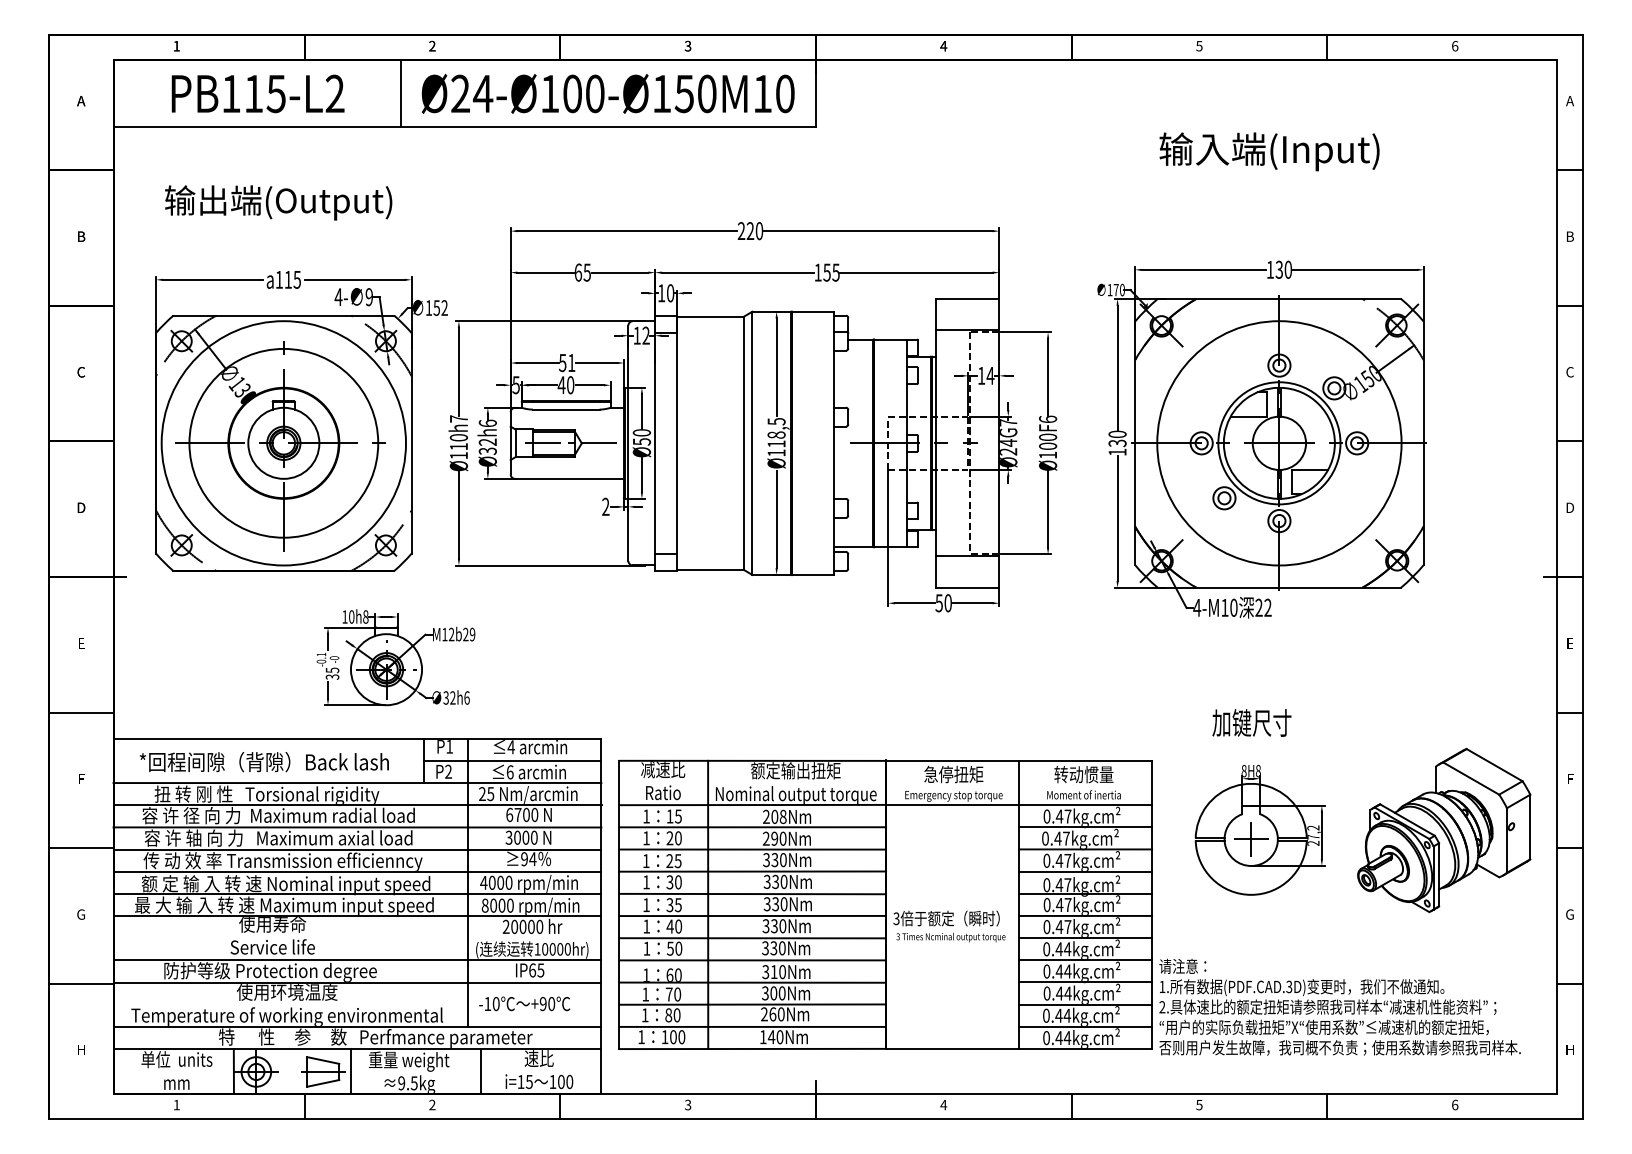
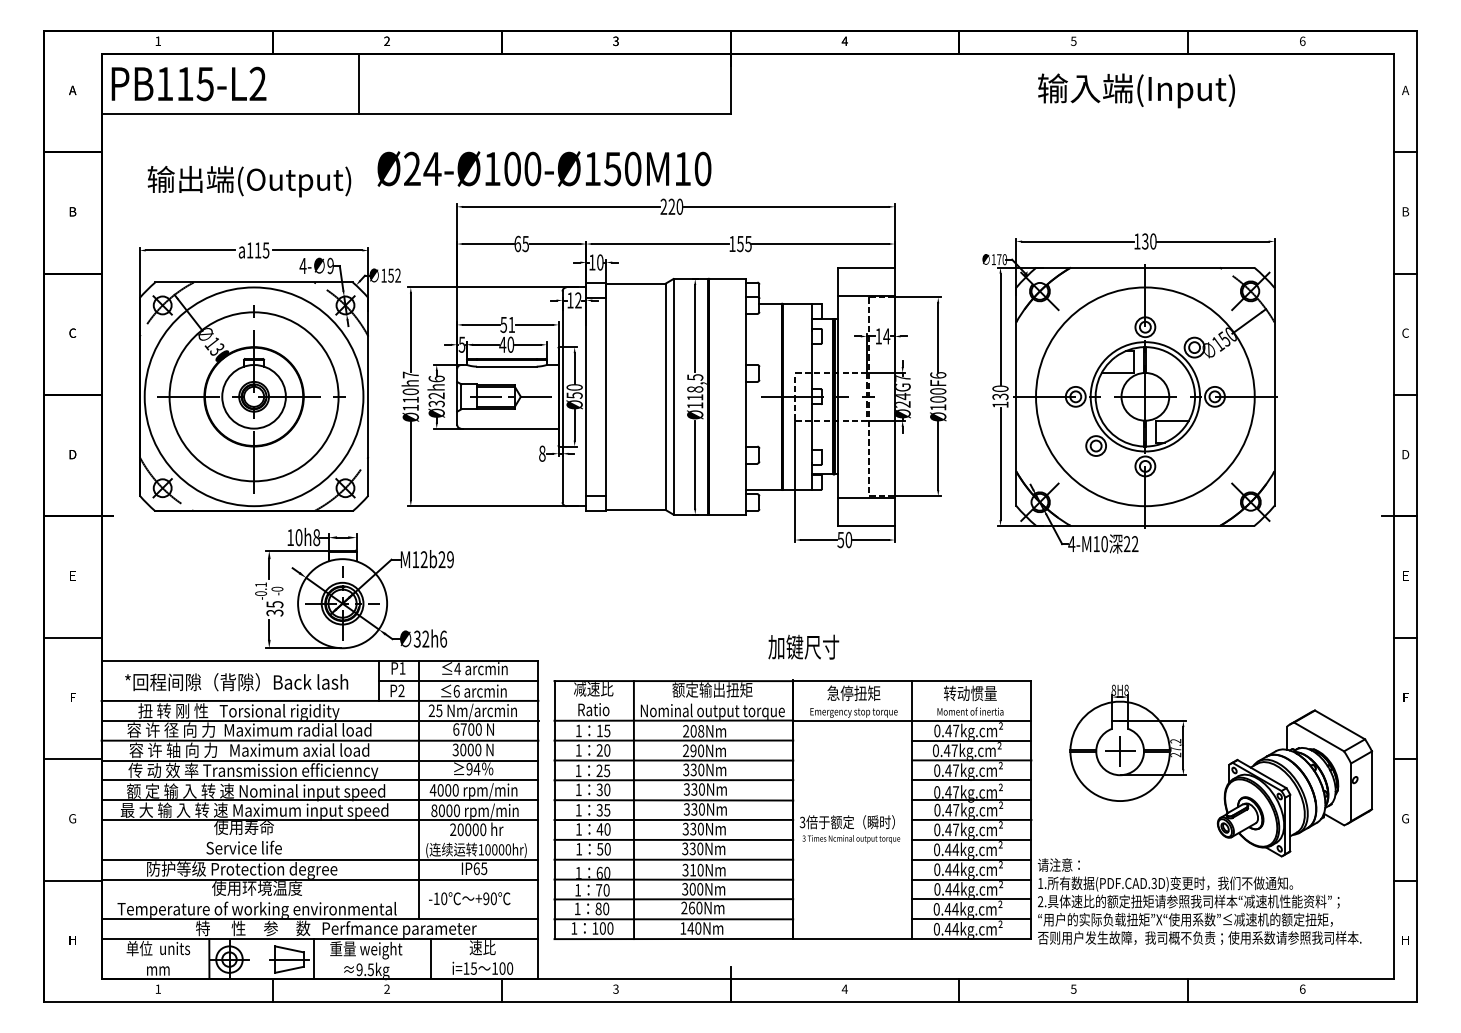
text: (257, 93) -> (188, 83), moved
text: (608, 93) -> (544, 168), moved
text: (1269, 151) -> (1136, 90), moved
text: (606, 506) -> (542, 453), 2 -> 8
part: (396, 657) -> (354, 588), size x1.4
text: (1251, 722) -> (803, 646), moved
part: (1443, 830) -> (1294, 783), moved

